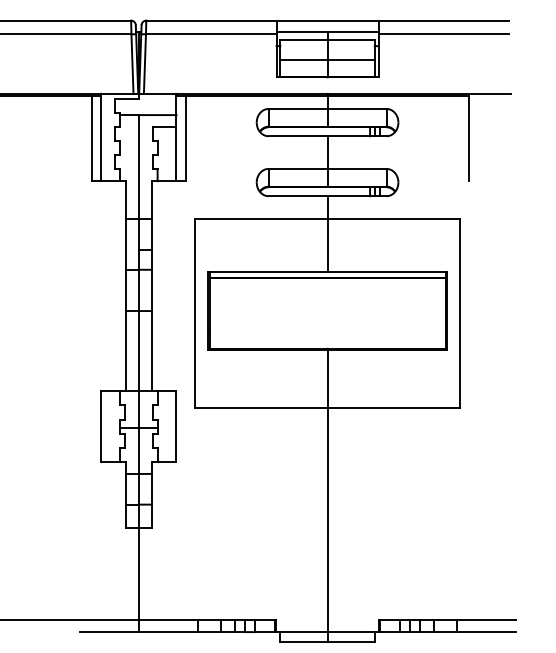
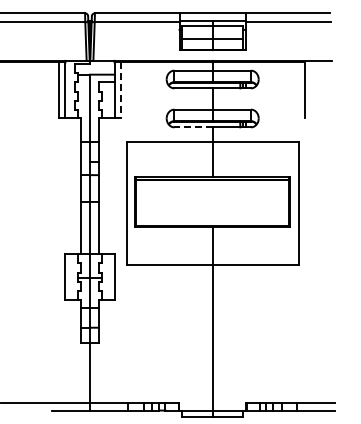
line: (185, 139) -> (120, 90), solid -> dashed
line: (298, 196) -> (193, 127), solid -> dashed

